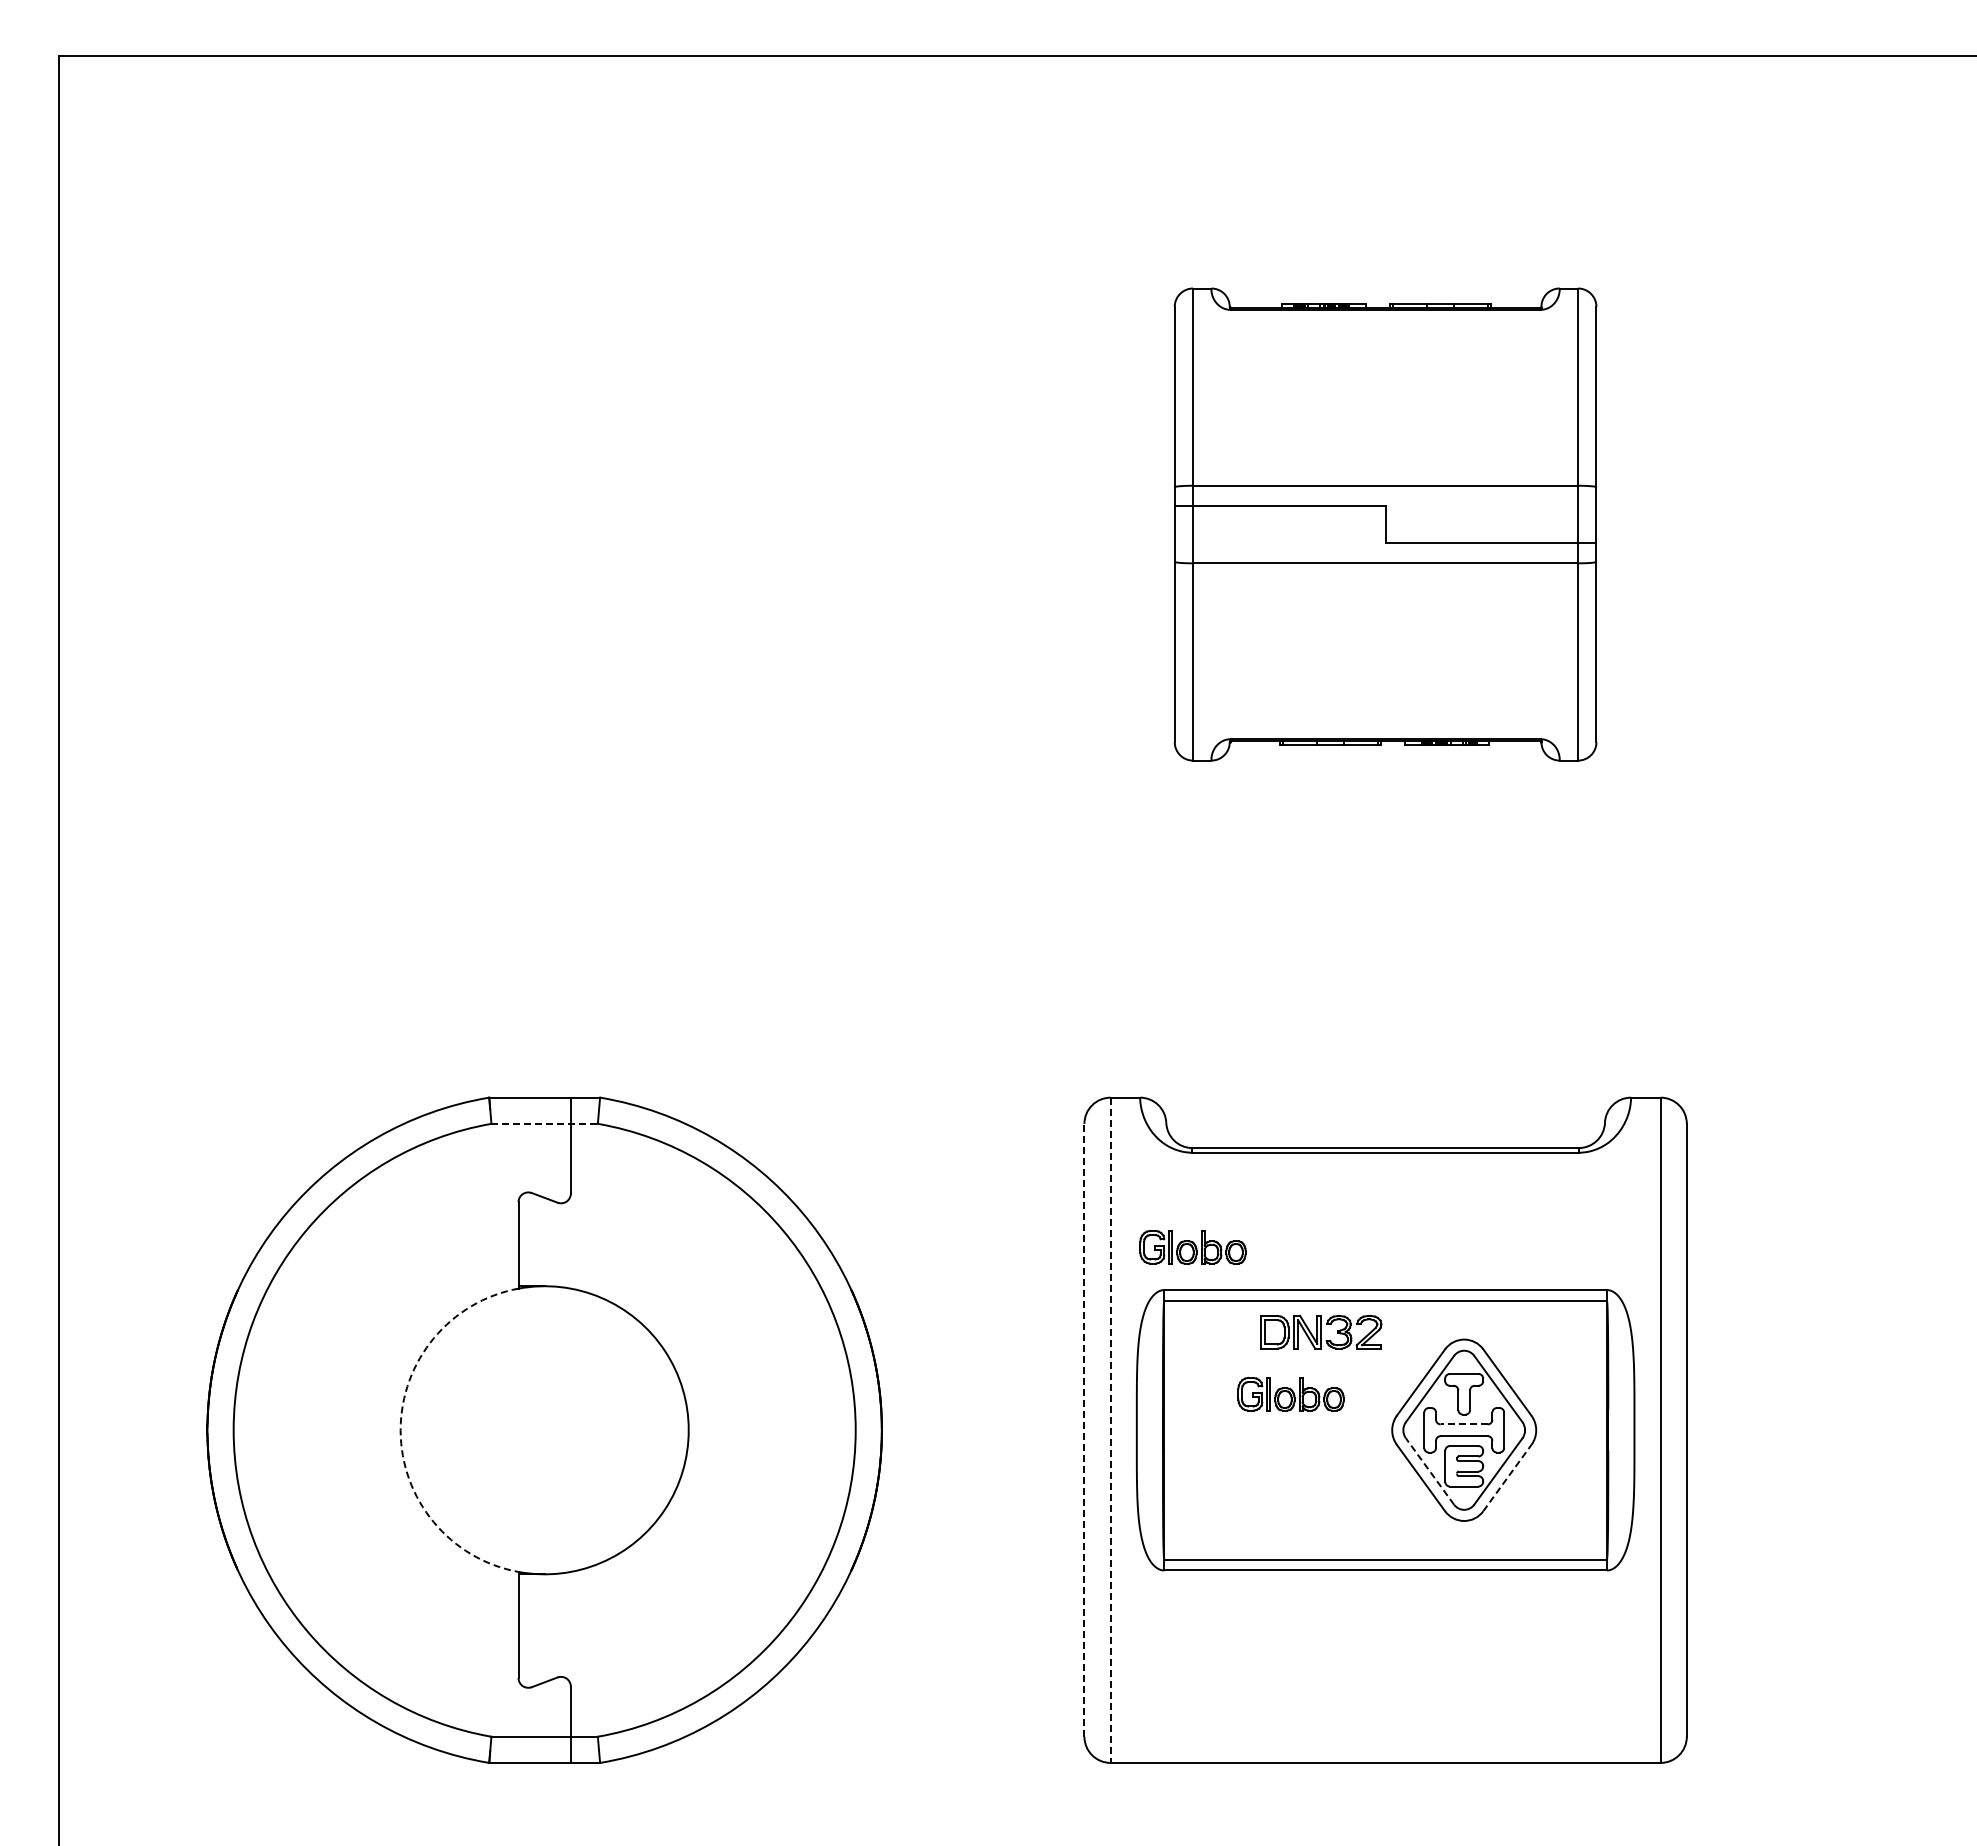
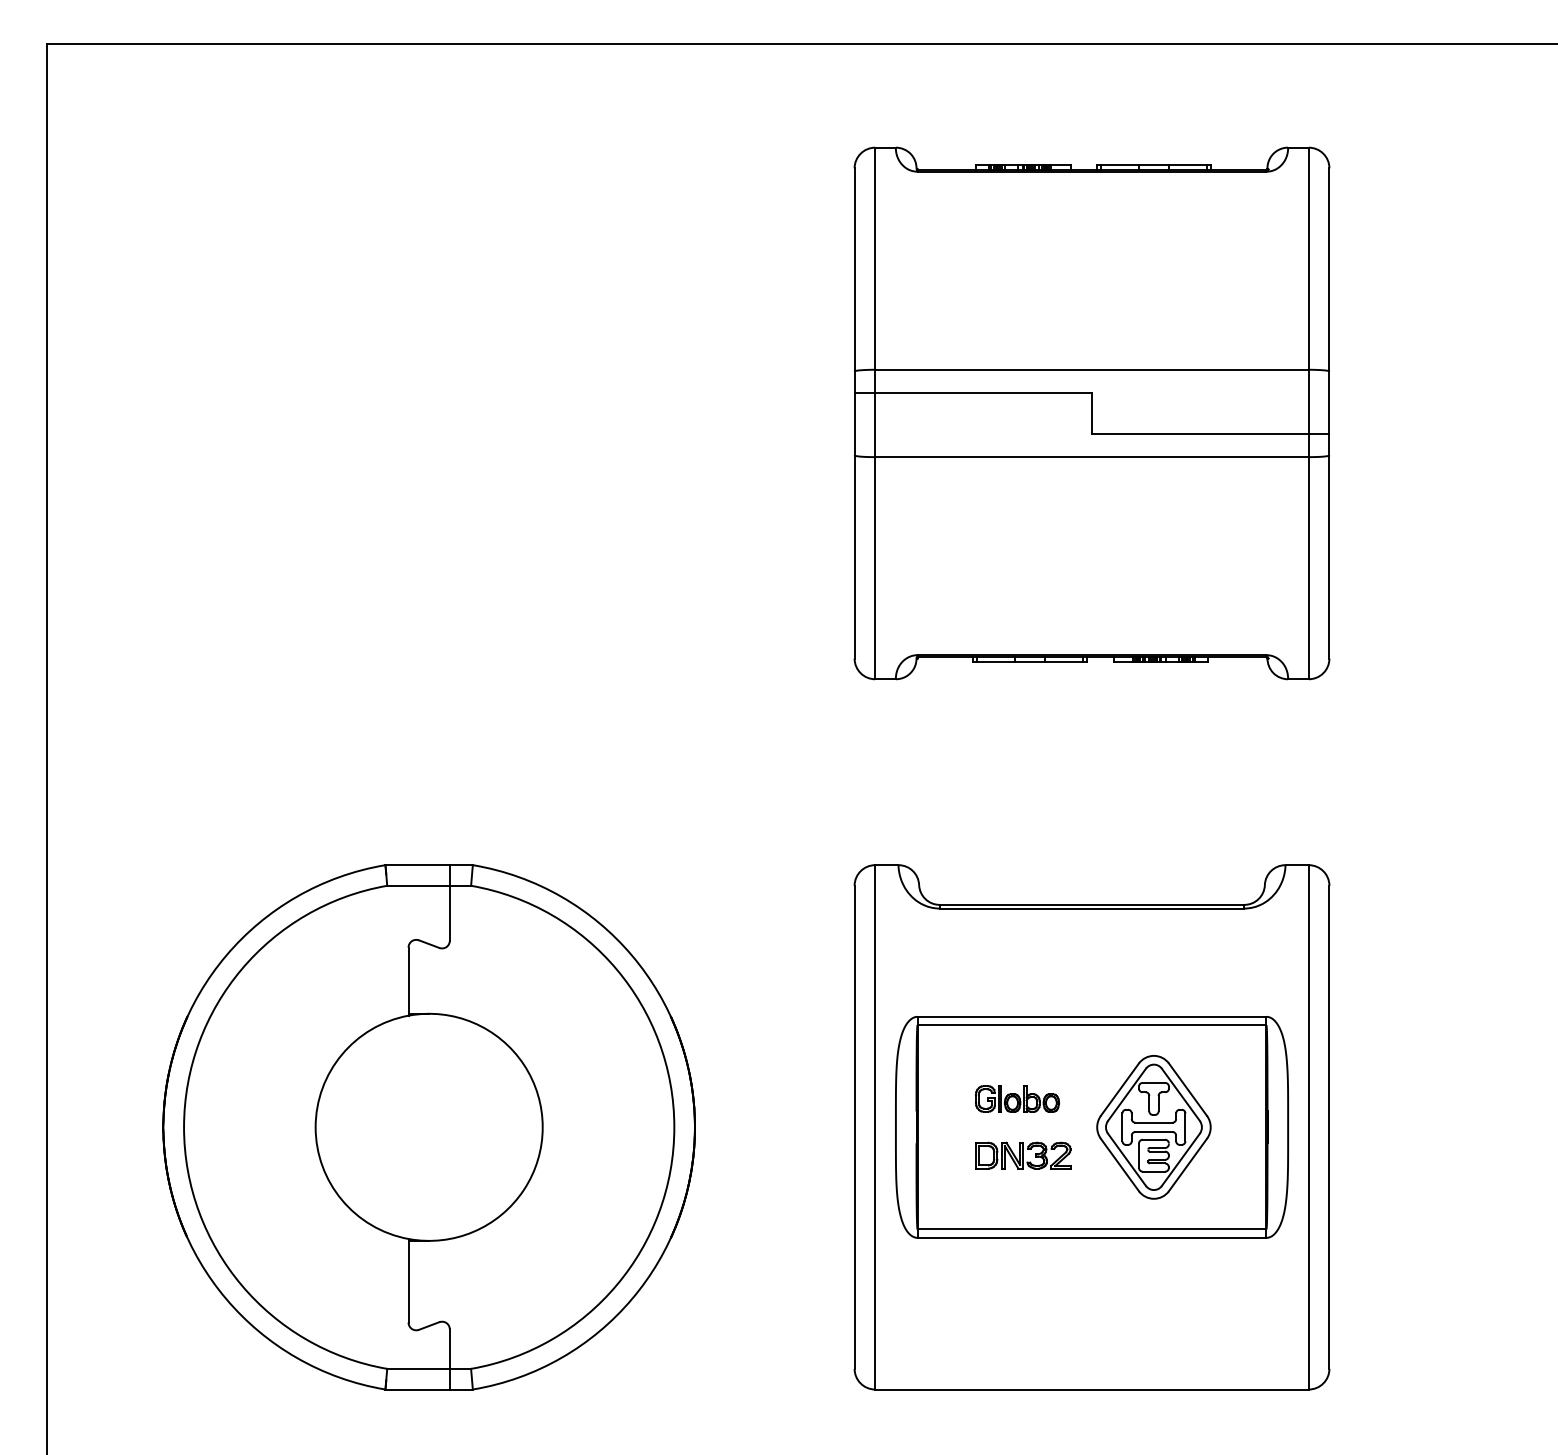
part: (1385, 524) -> (1091, 413), size x1.43
line: (545, 1123) -> (429, 885), dashed -> solid
part: (1192, 1246) -> (939, 982), removed
part: (1321, 1331) -> (1023, 1155), moved
line: (1464, 1424) -> (1154, 1122), dashed -> solid
line: (1084, 1429) -> (854, 1126), dashed -> solid
arc: (400, 1430) -> (315, 1127), dashed -> solid
line: (1110, 1430) -> (875, 1127), dashed -> solid
line: (1429, 1471) -> (1126, 1159), dashed -> solid
line: (1507, 1477) -> (1188, 1164), dashed -> solid

